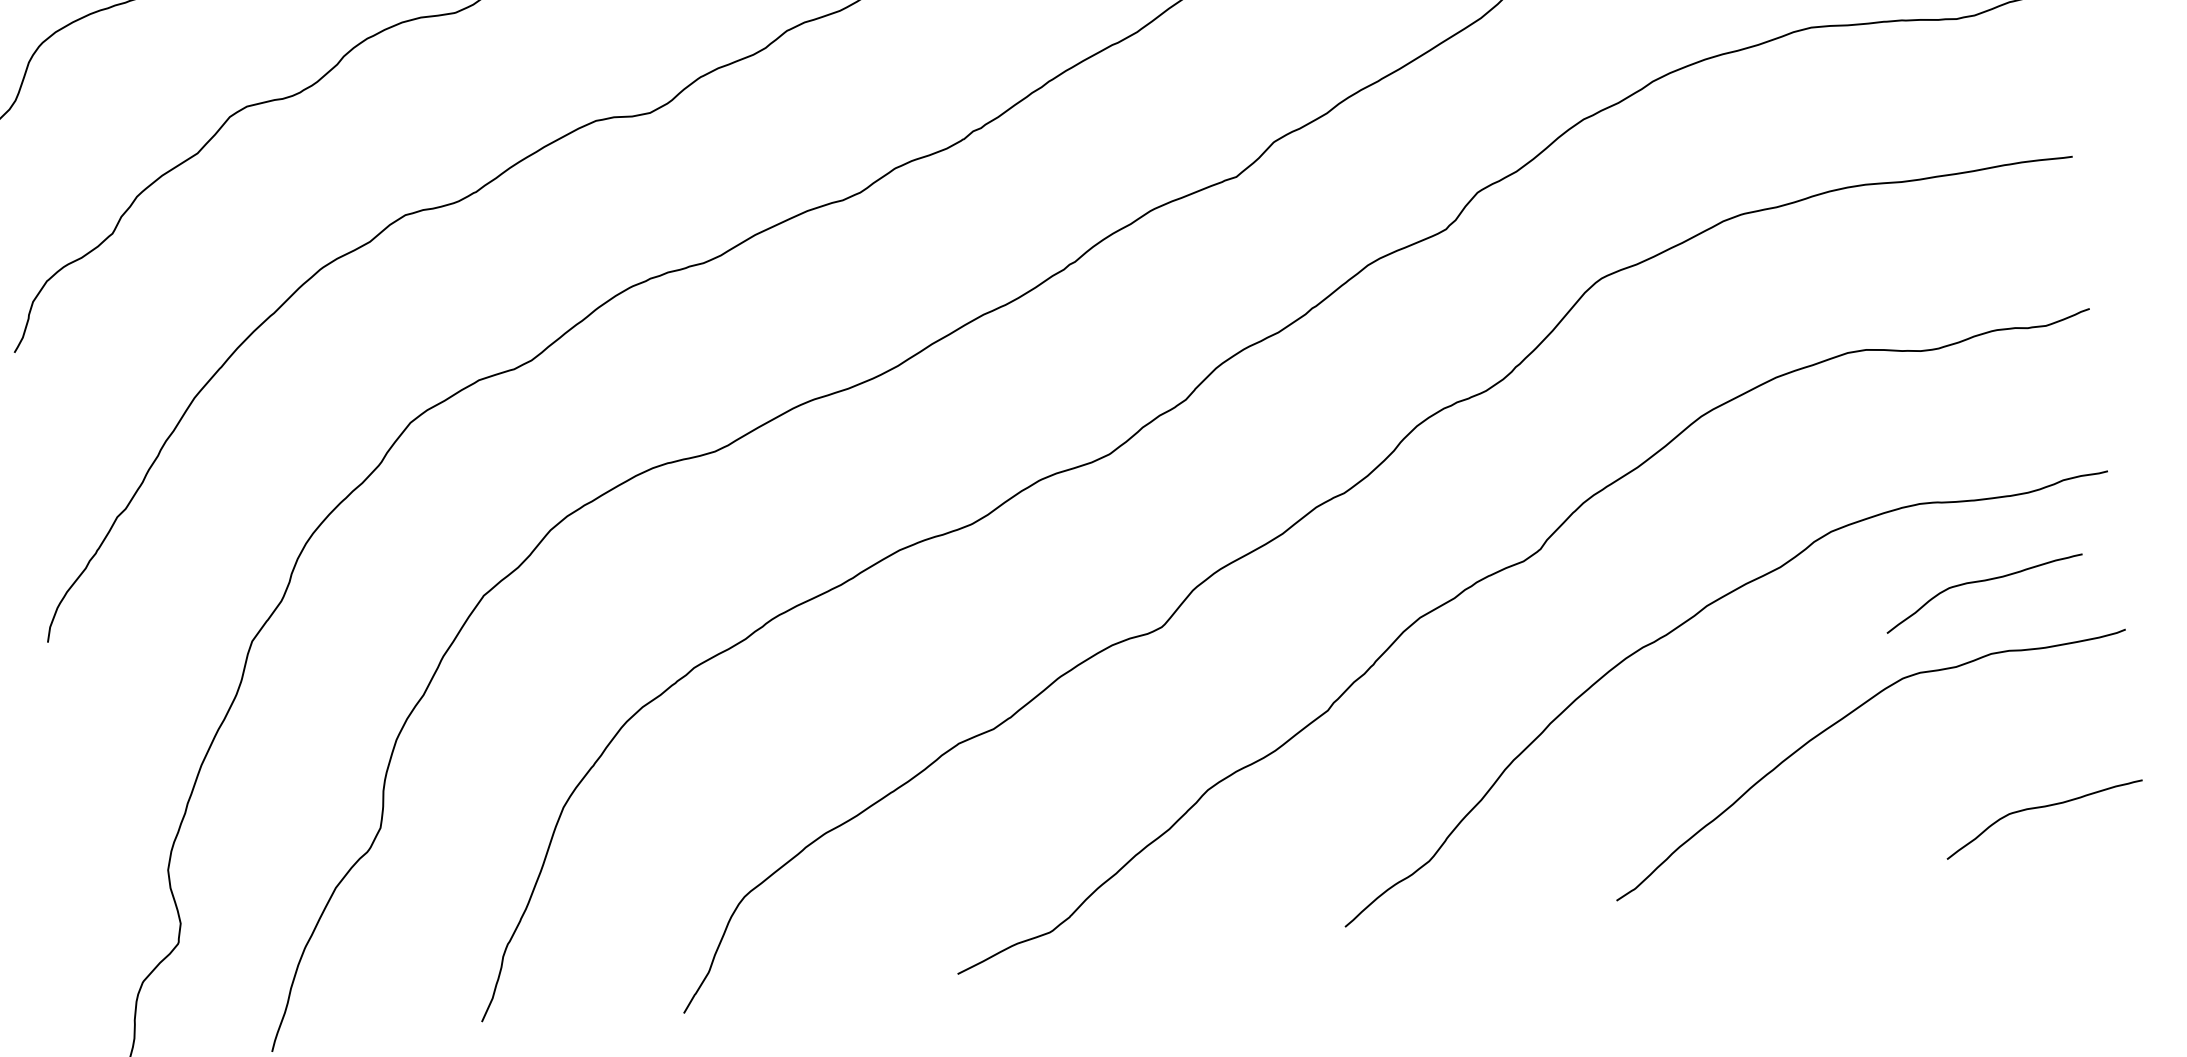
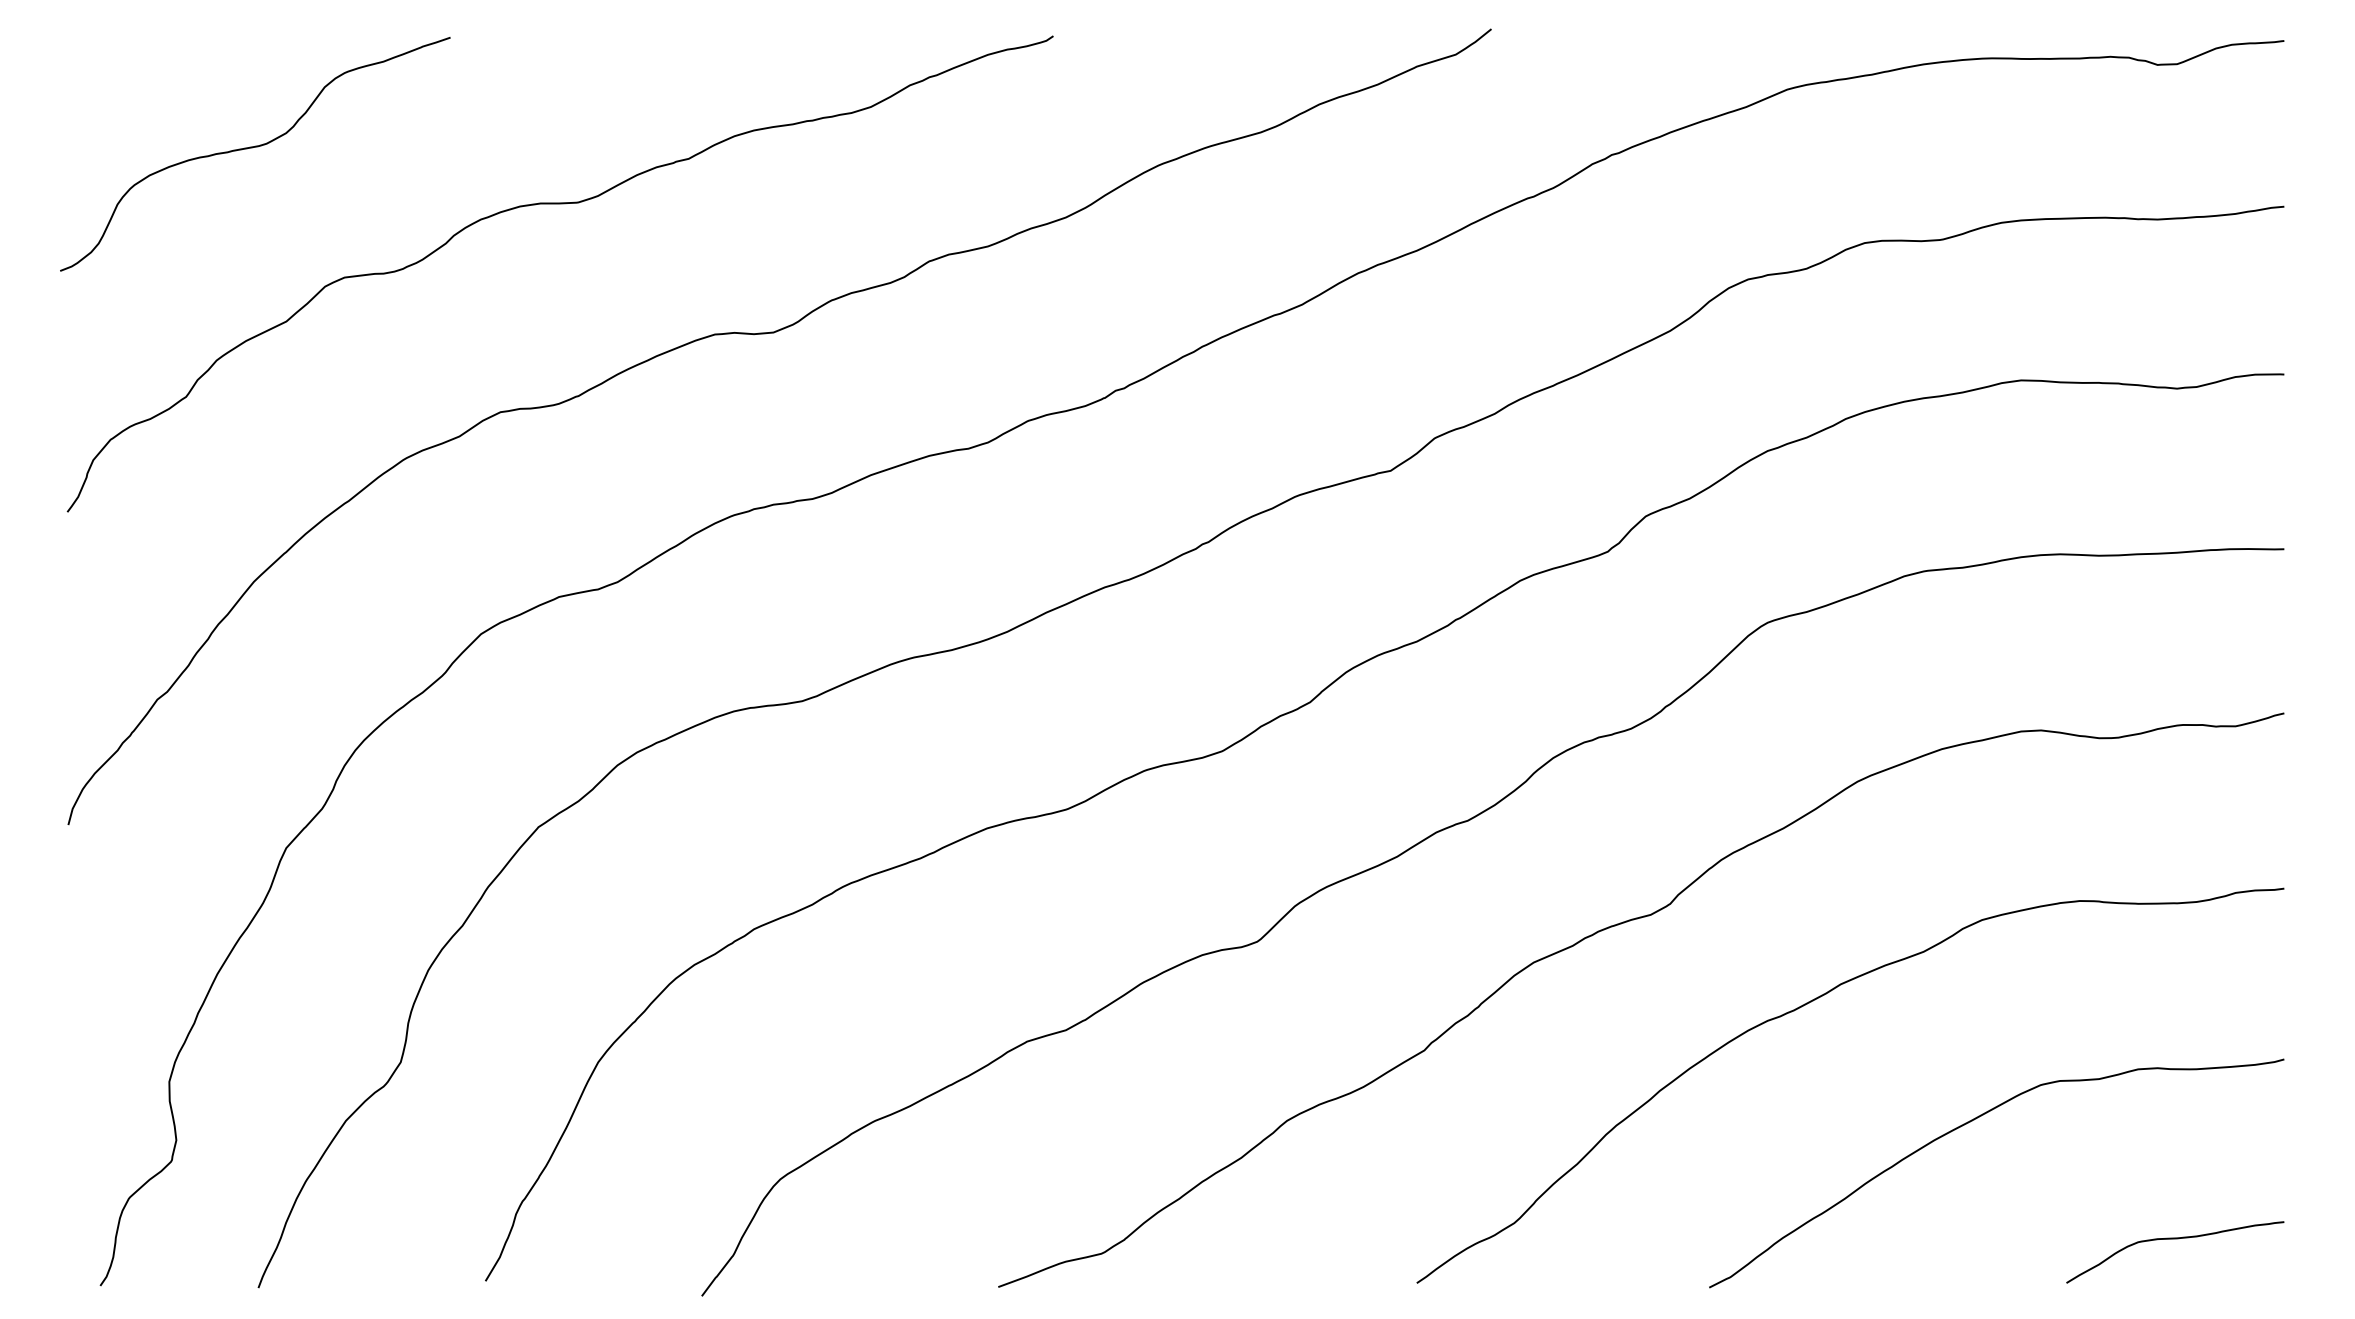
curve: (1983, 581) -> (2138, 991), removed

